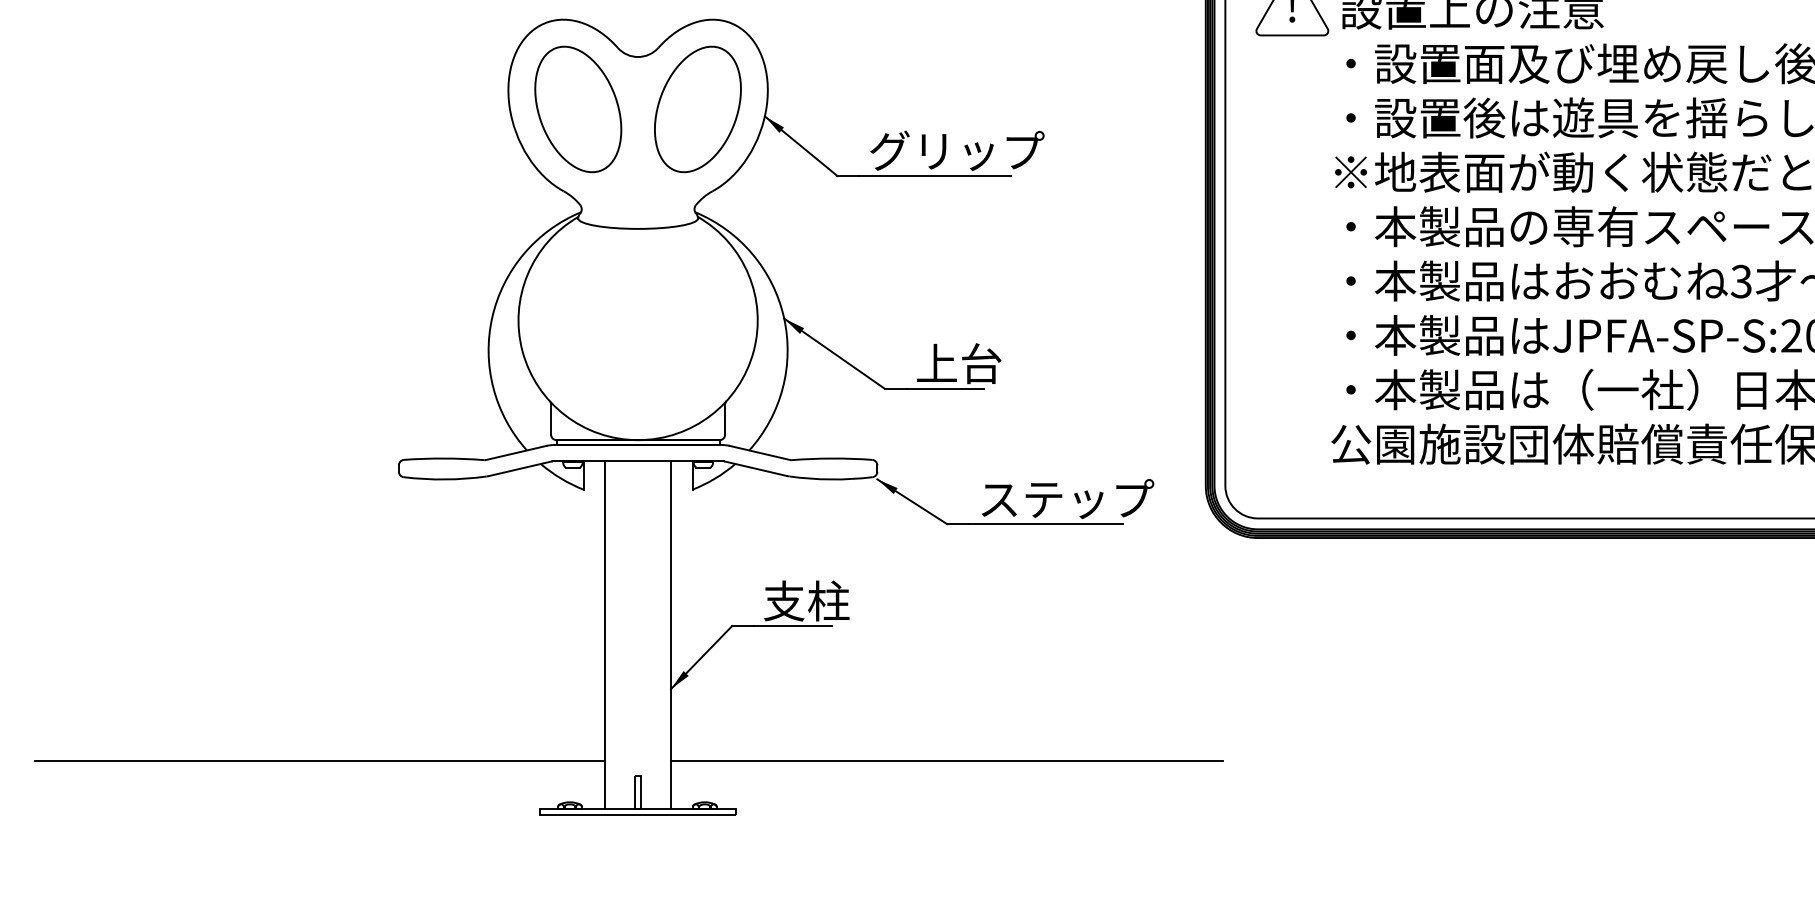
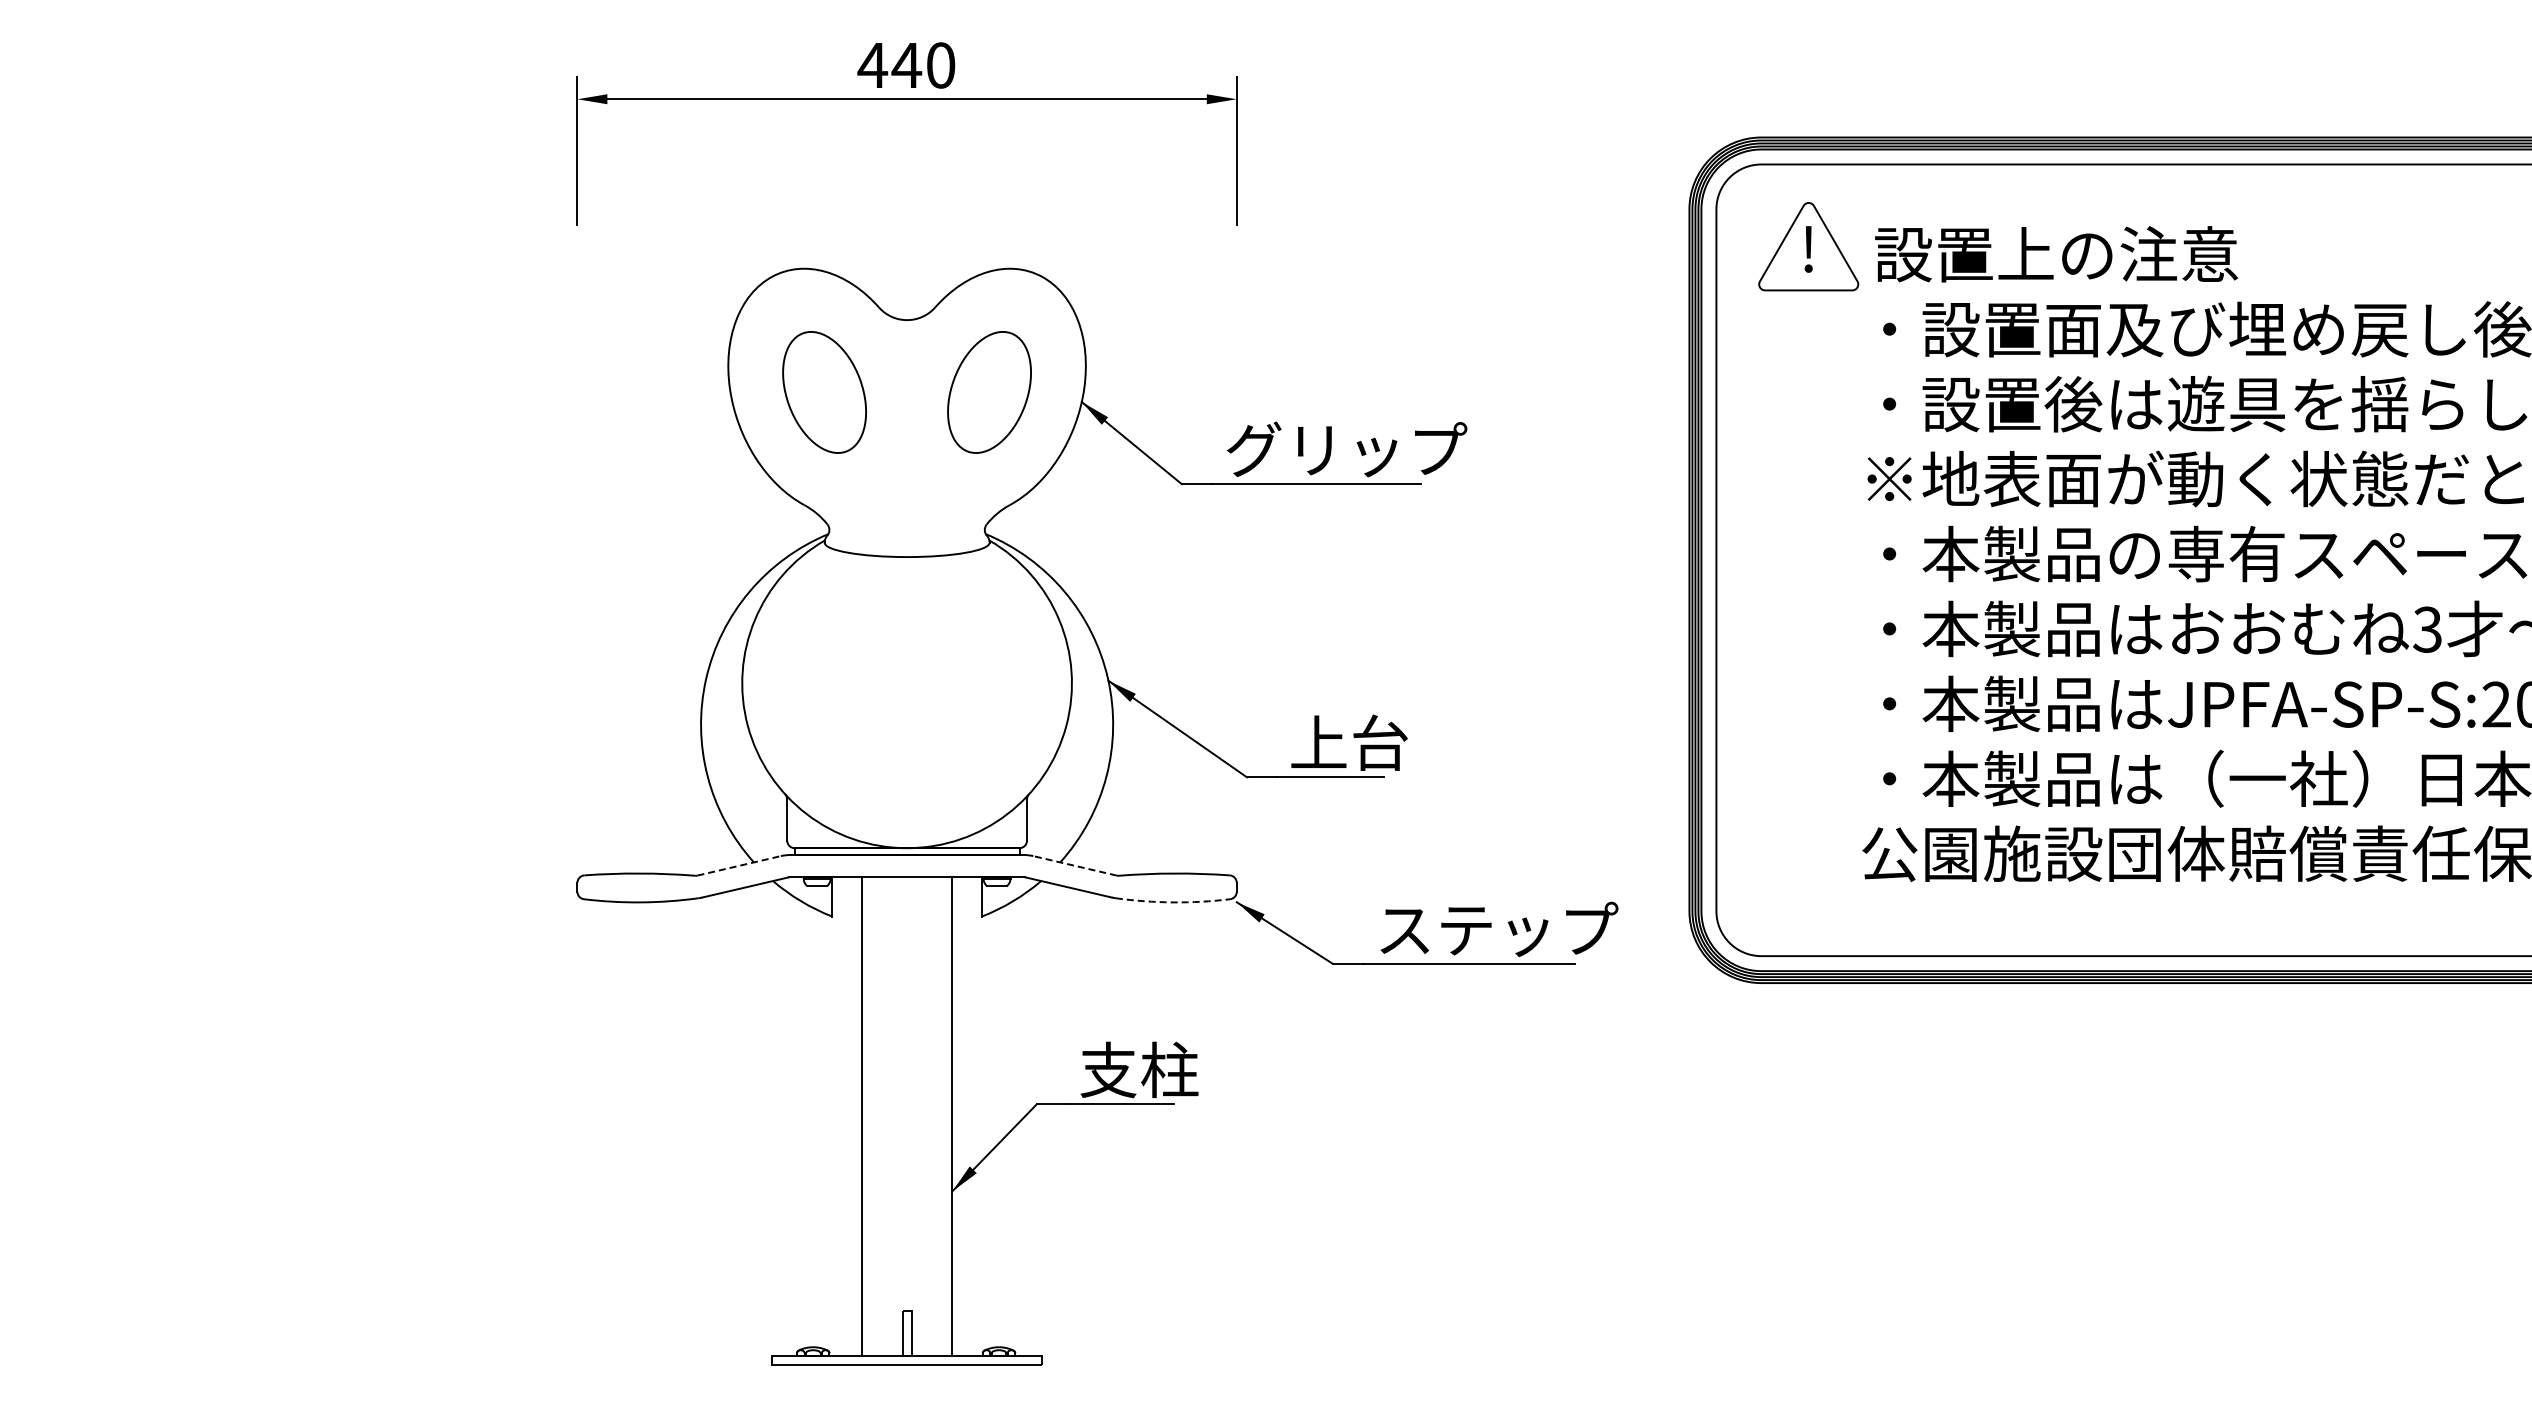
part: (578, 109) -> (824, 392), size x0.7
part: (697, 109) -> (989, 392), size x0.7
line: (516, 452) -> (739, 865), solid -> dashed
line: (760, 452) -> (1075, 865), solid -> dashed
arc: (831, 479) -> (1173, 902), solid -> dashed
line: (319, 761) -> (468, 1290), removed
line: (946, 761) -> (1332, 1290), removed

